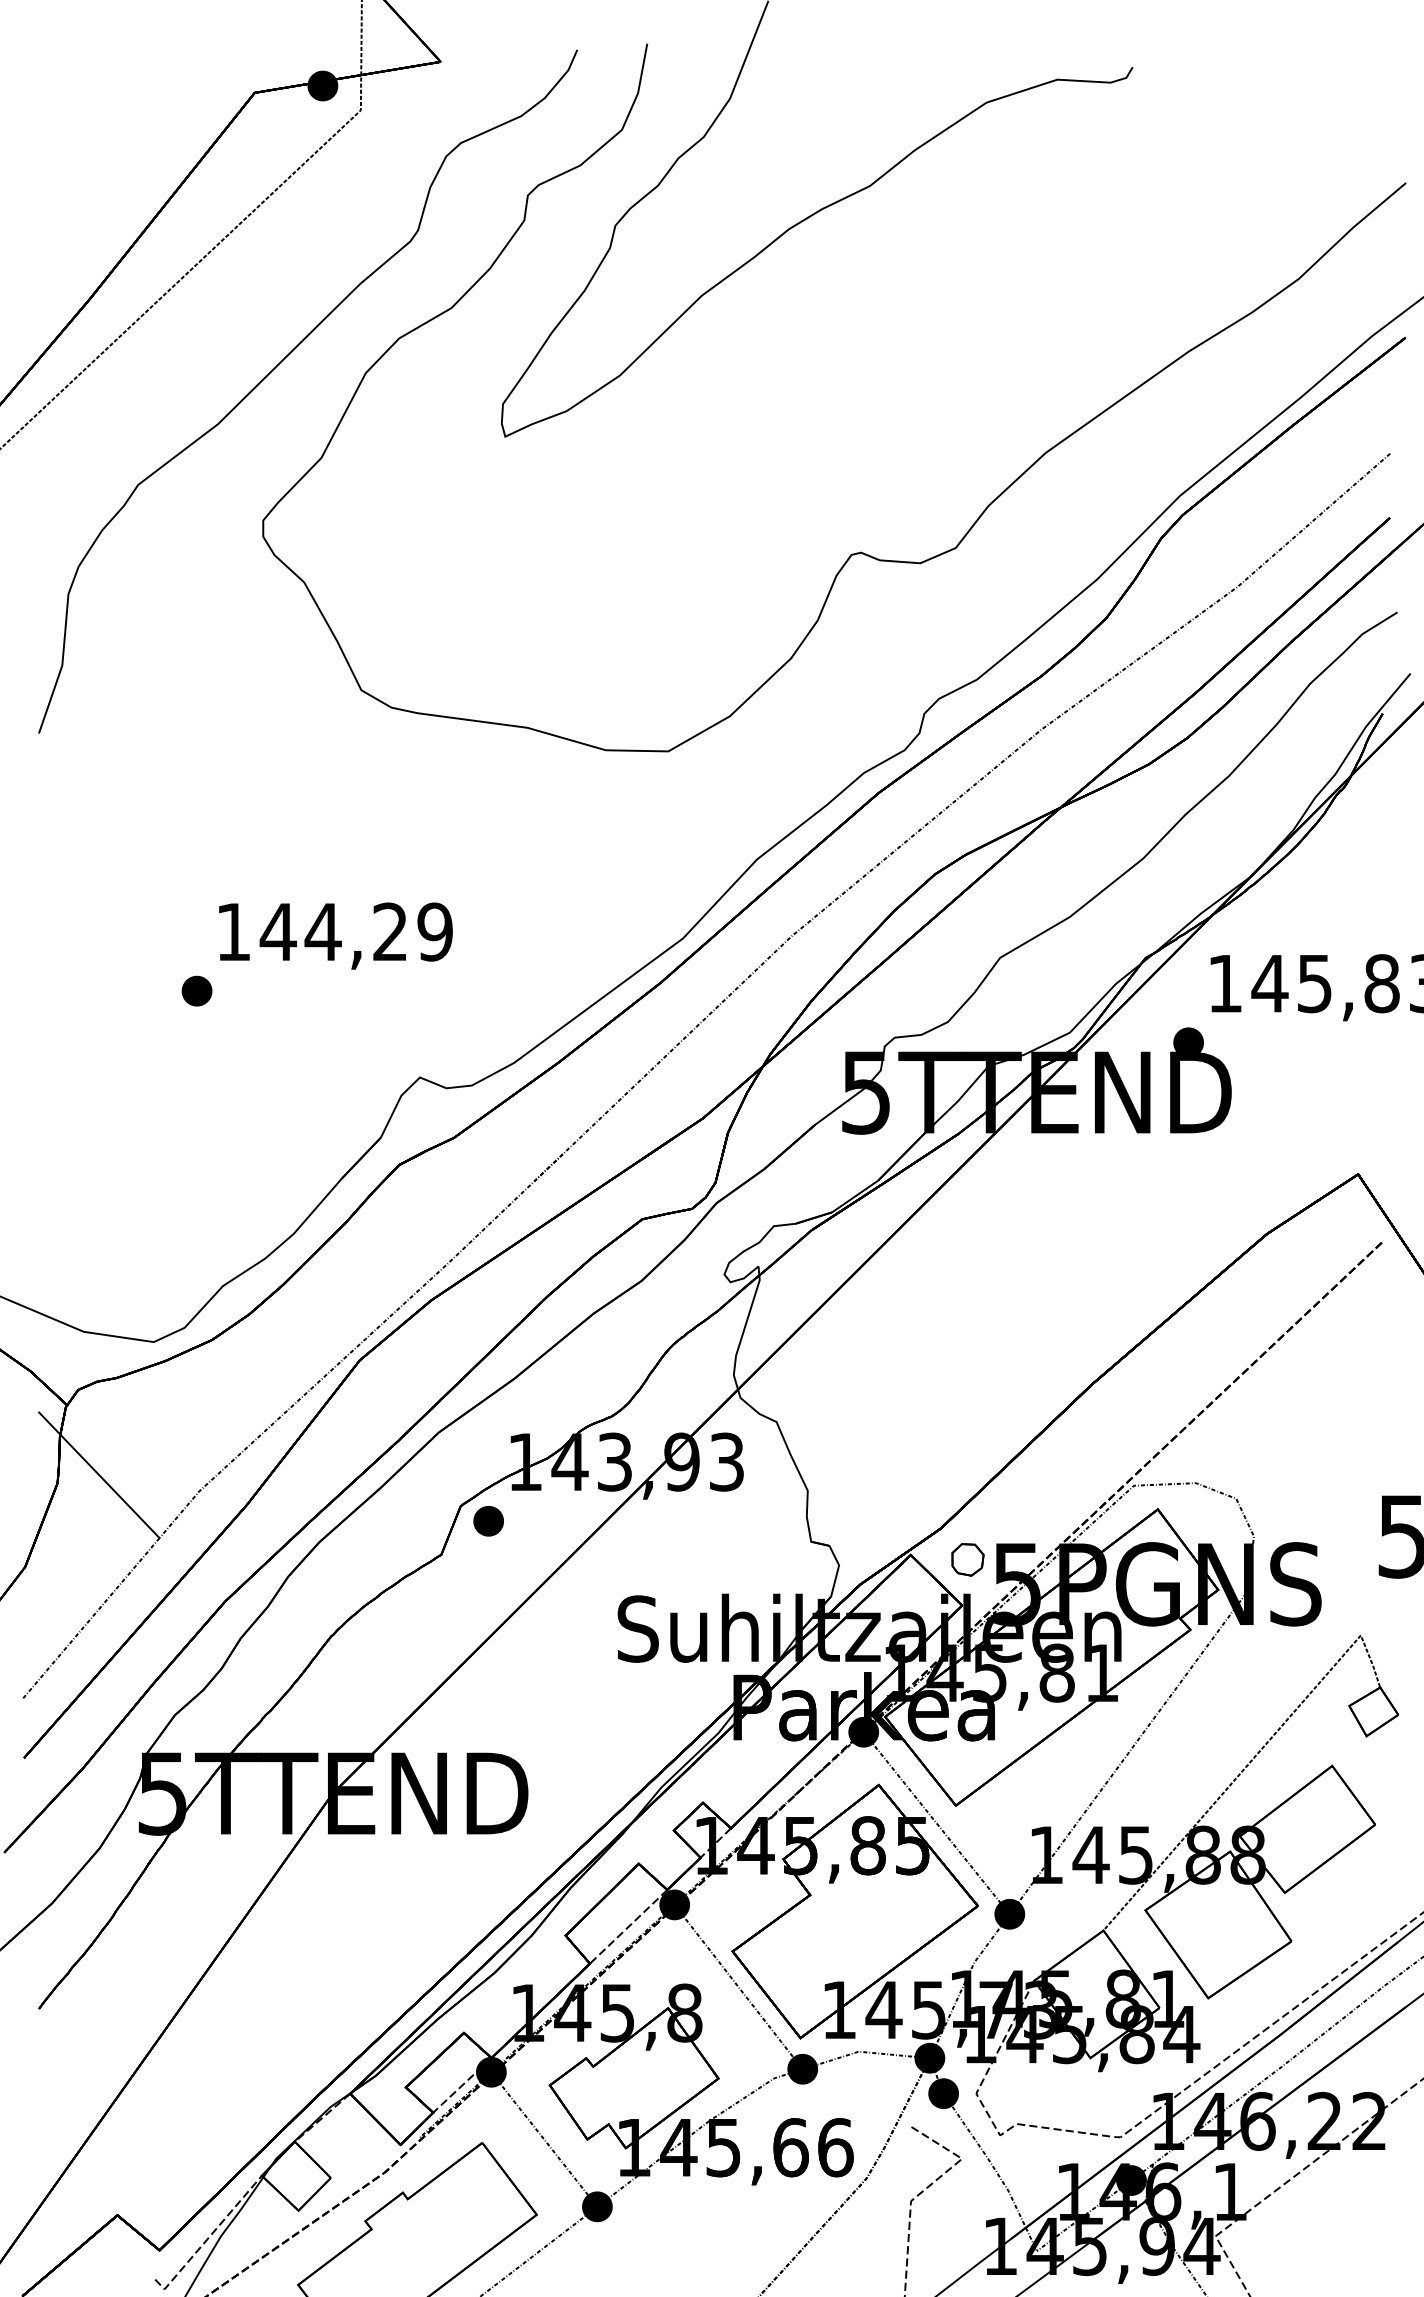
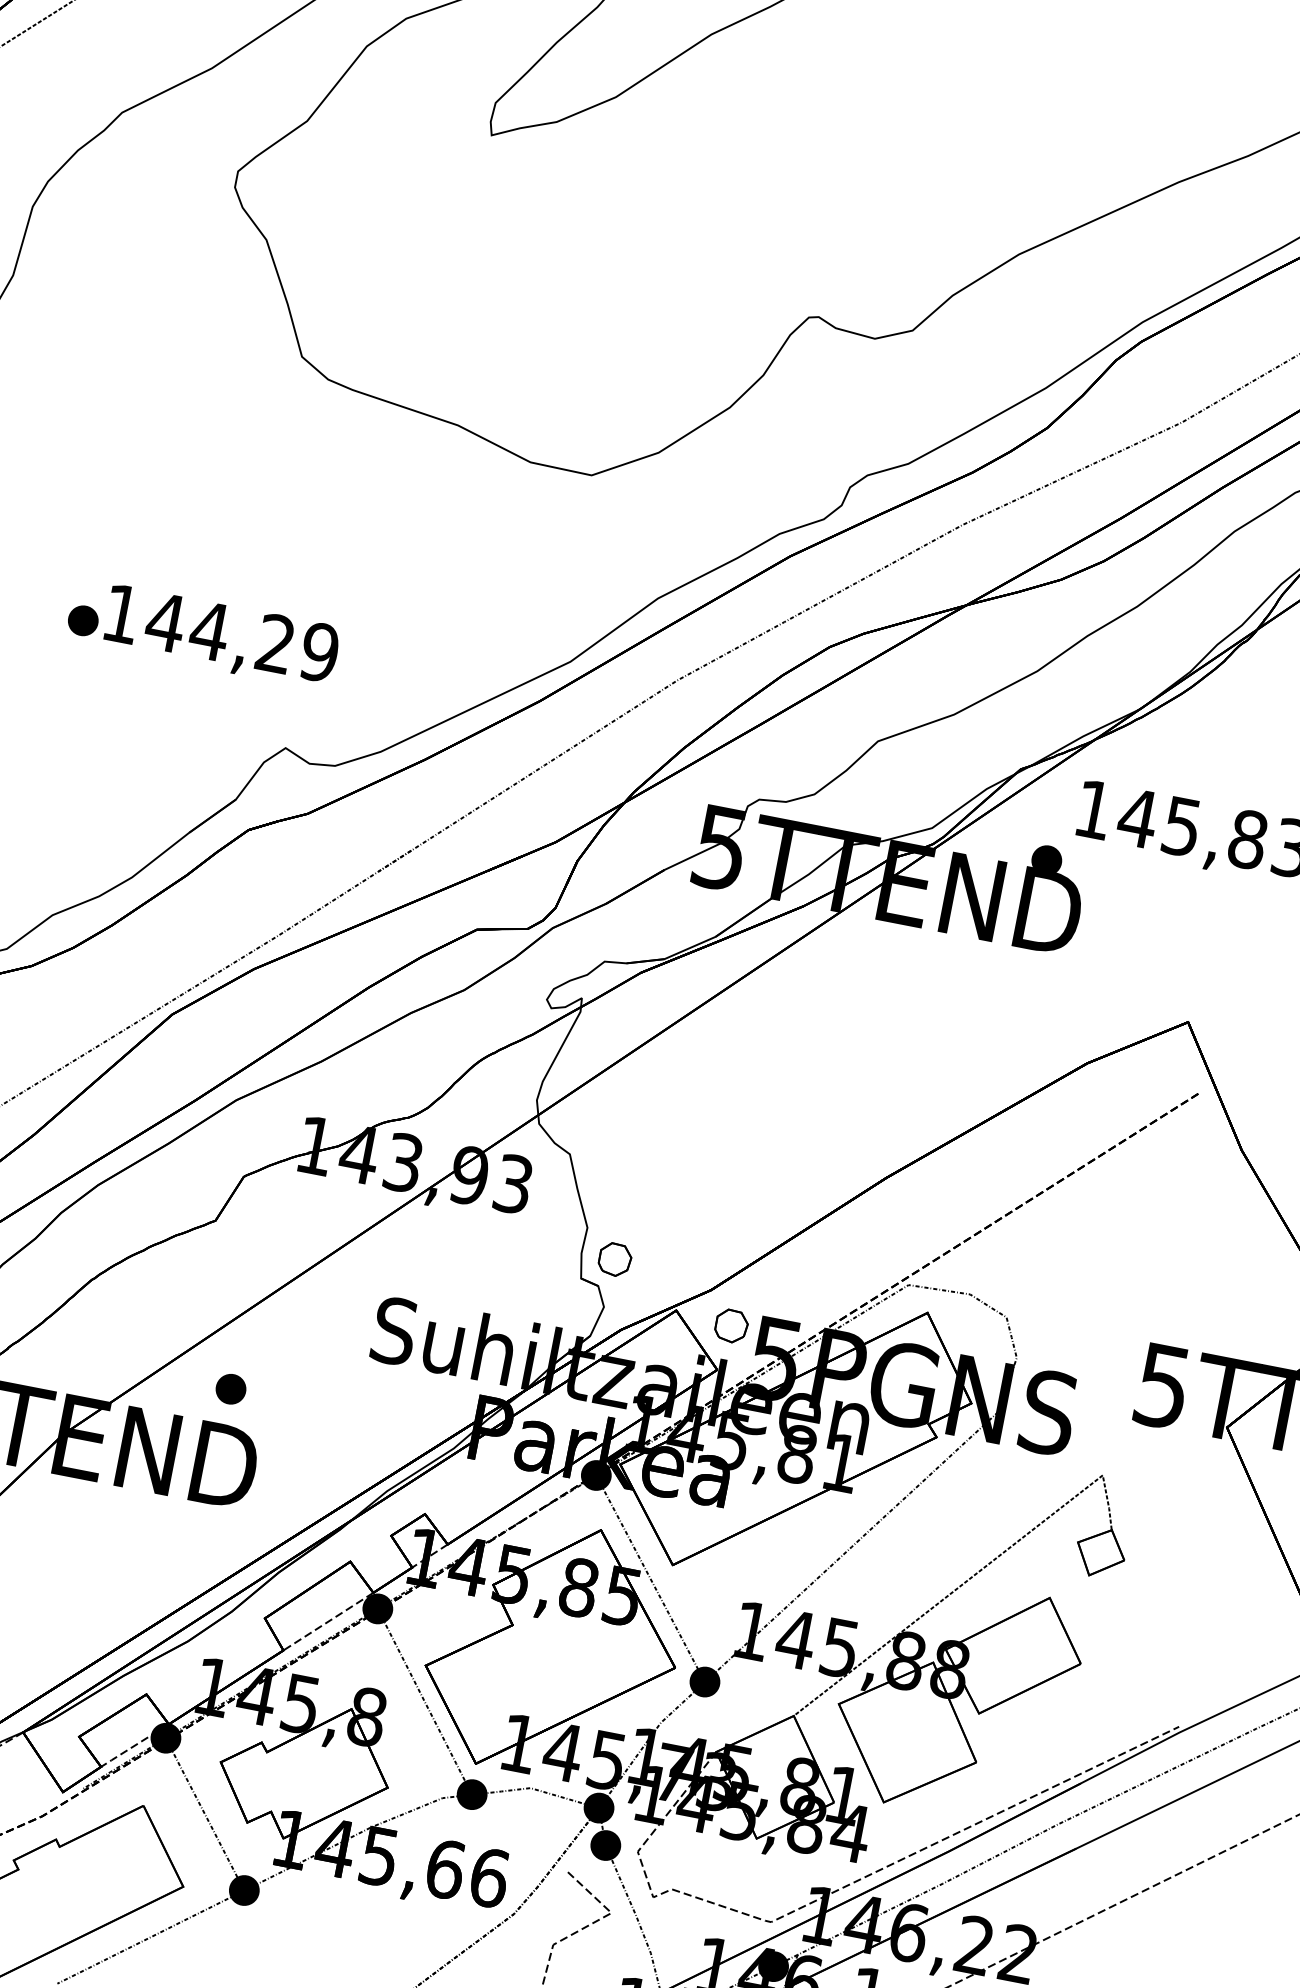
text: (335, 935) -> (221, 636), moved
part: (840, 1516) -> (614, 1259), added
part: (488, 1521) -> (230, 1389), moved

